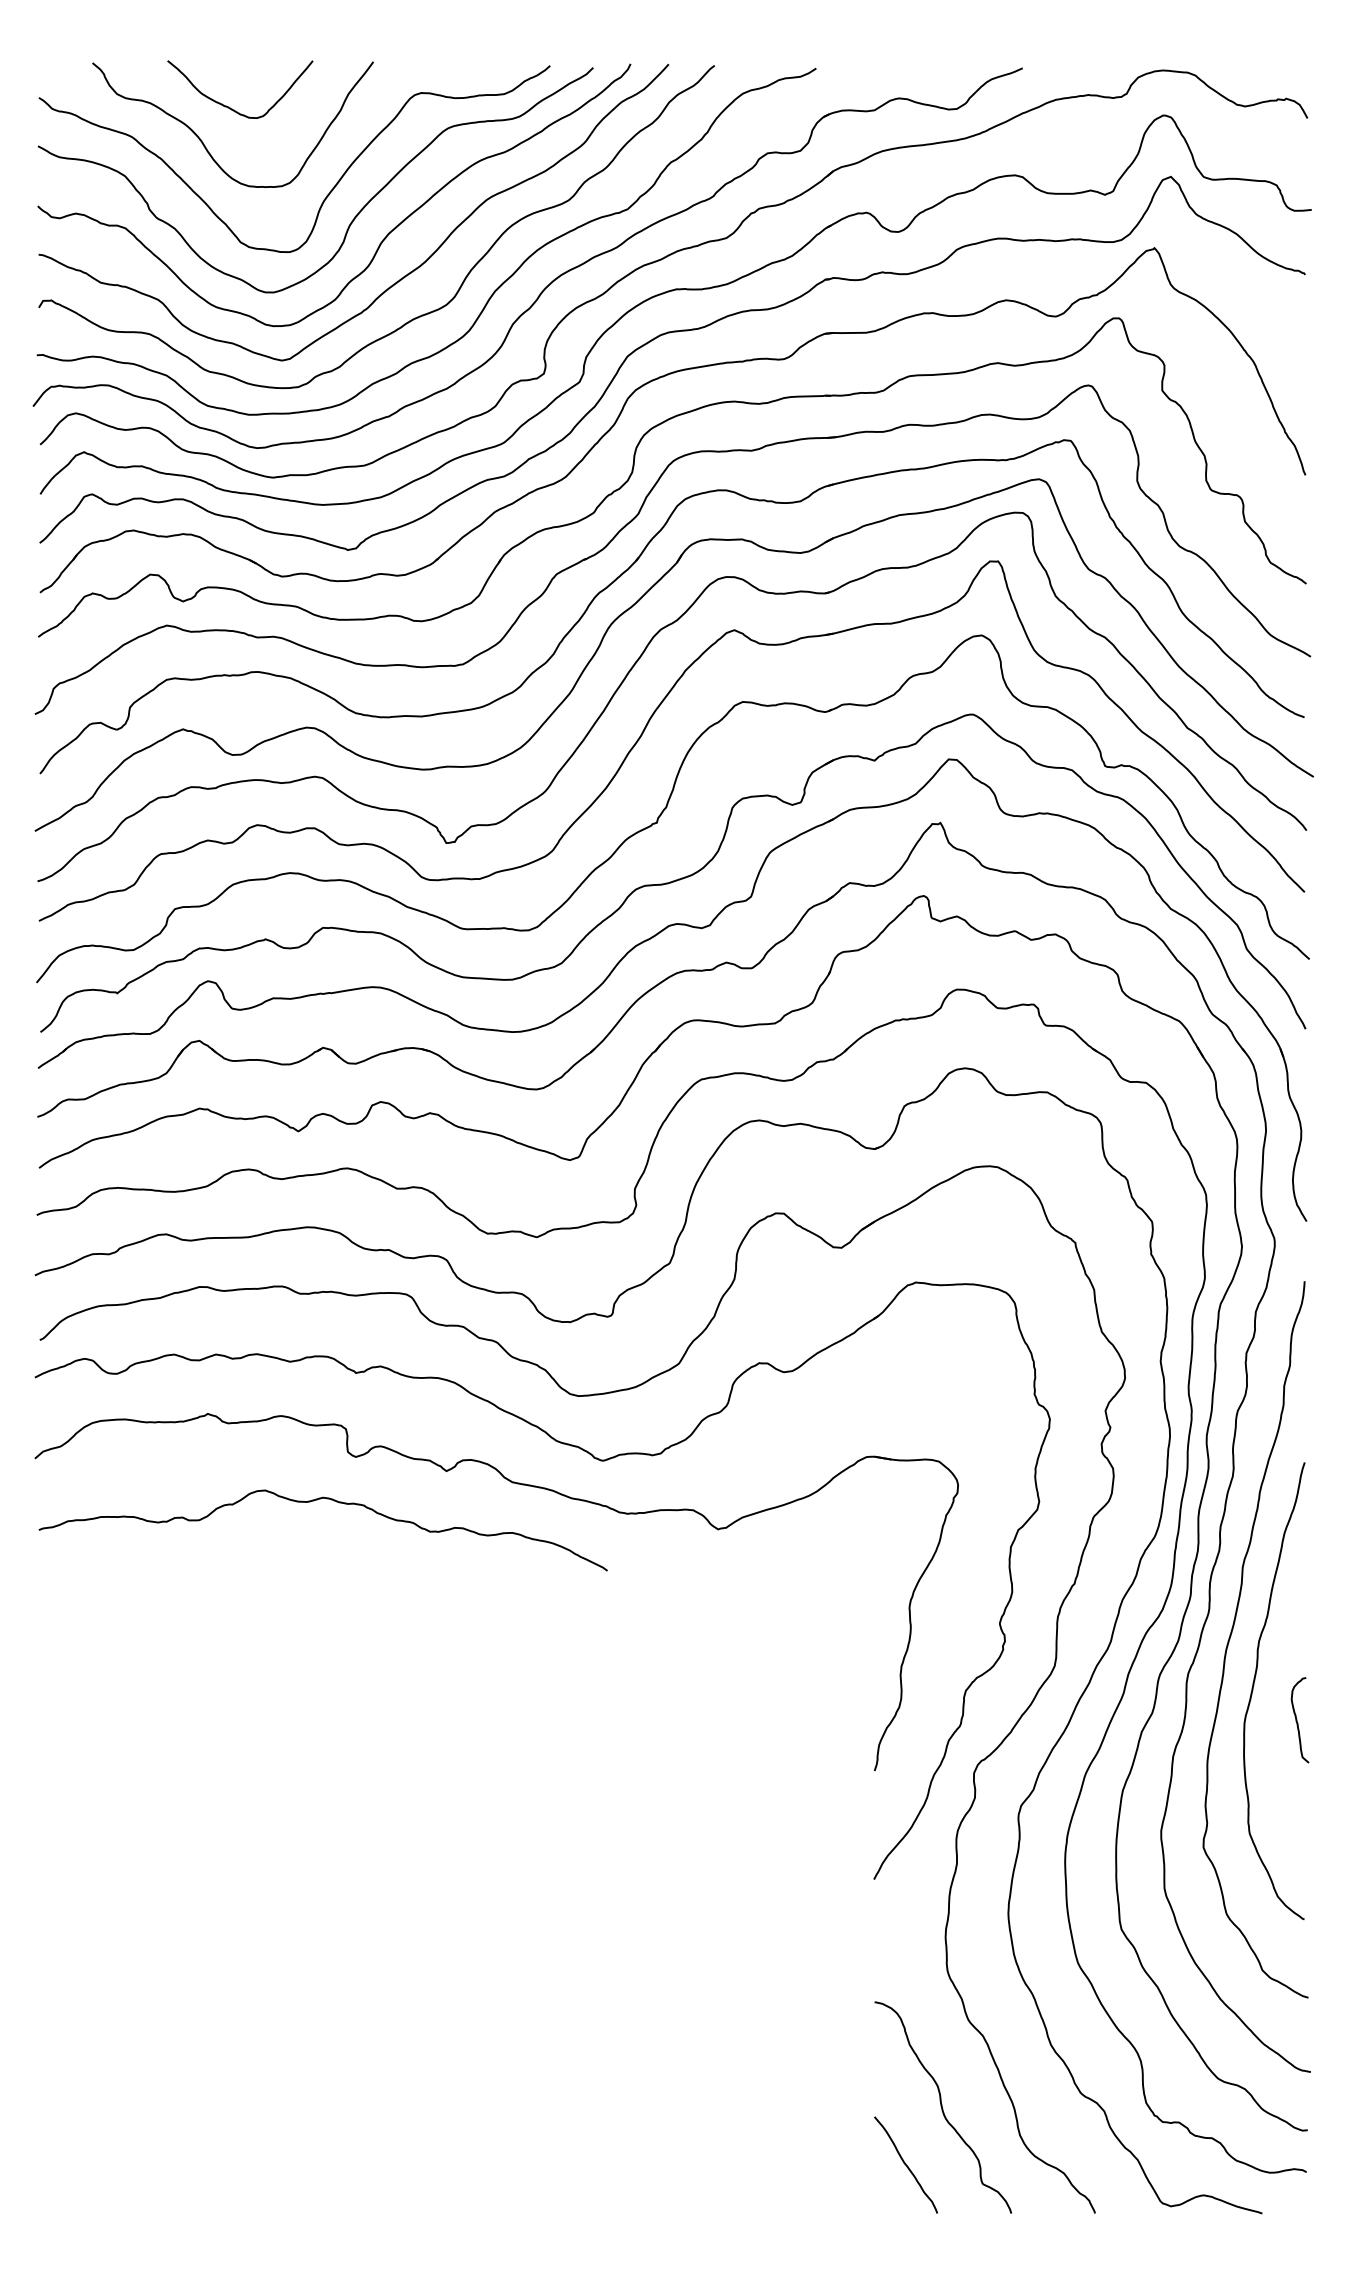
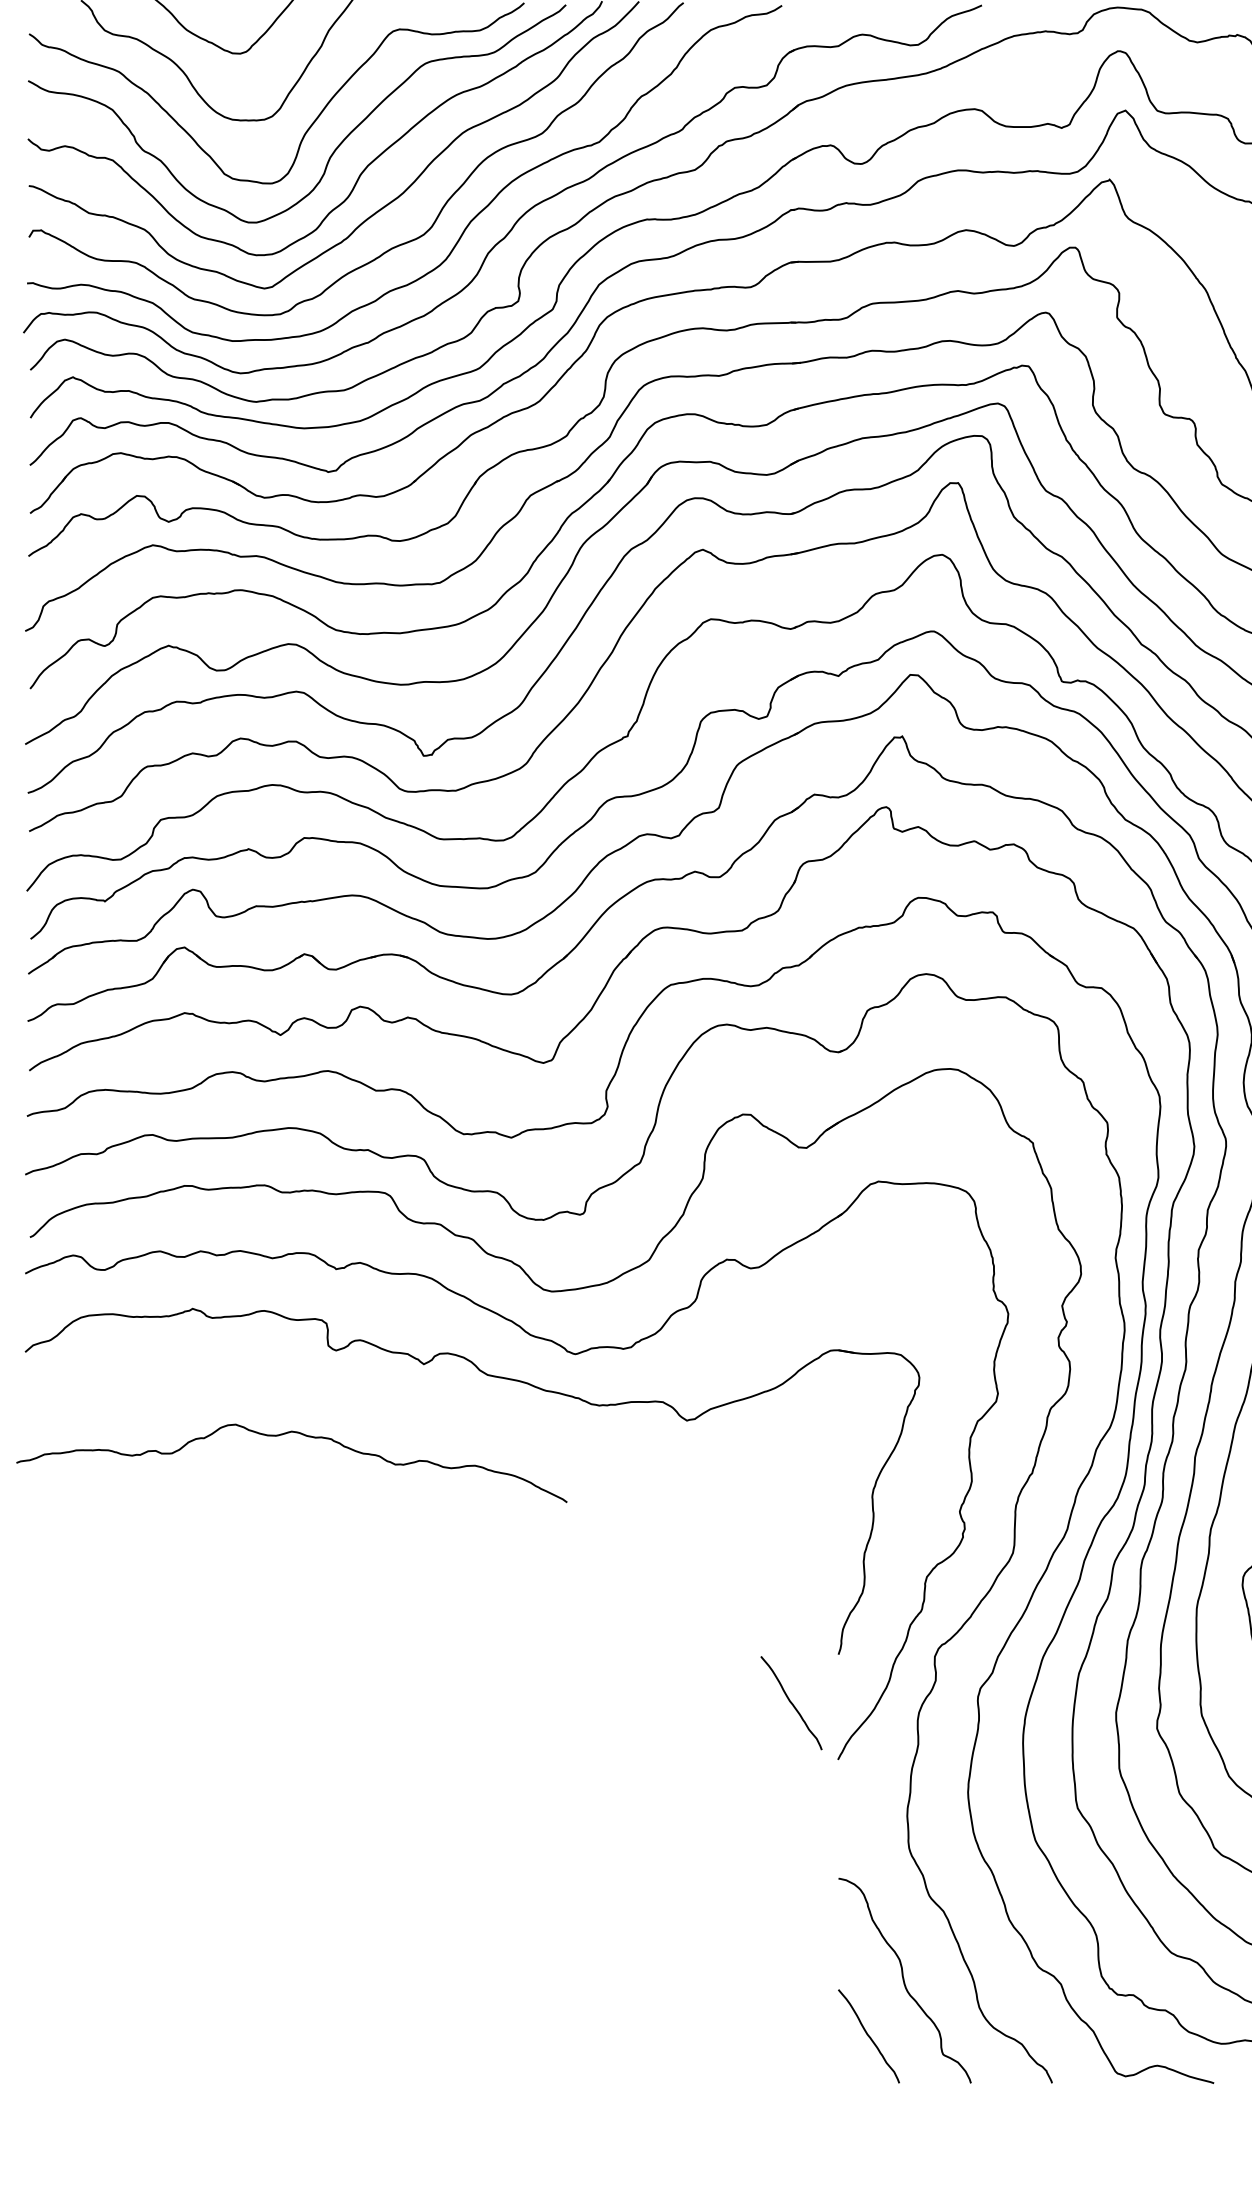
curve: (314, 1501) -> (283, 1435), moved
curve: (825, 1820) -> (790, 1702), added

